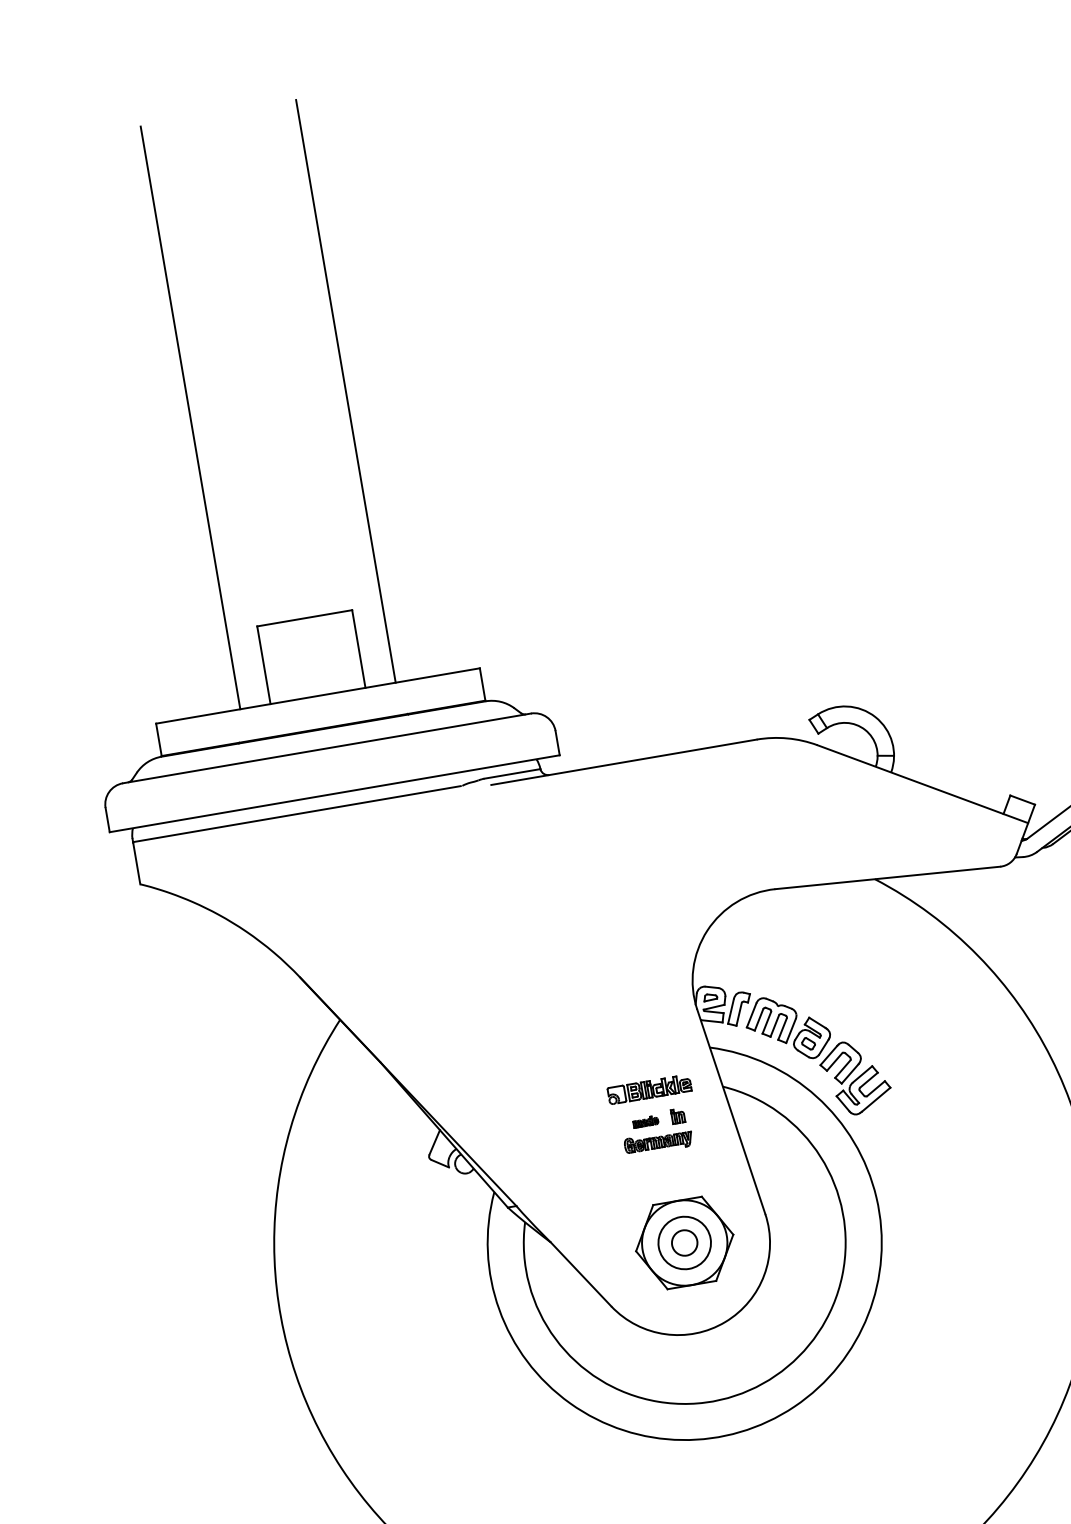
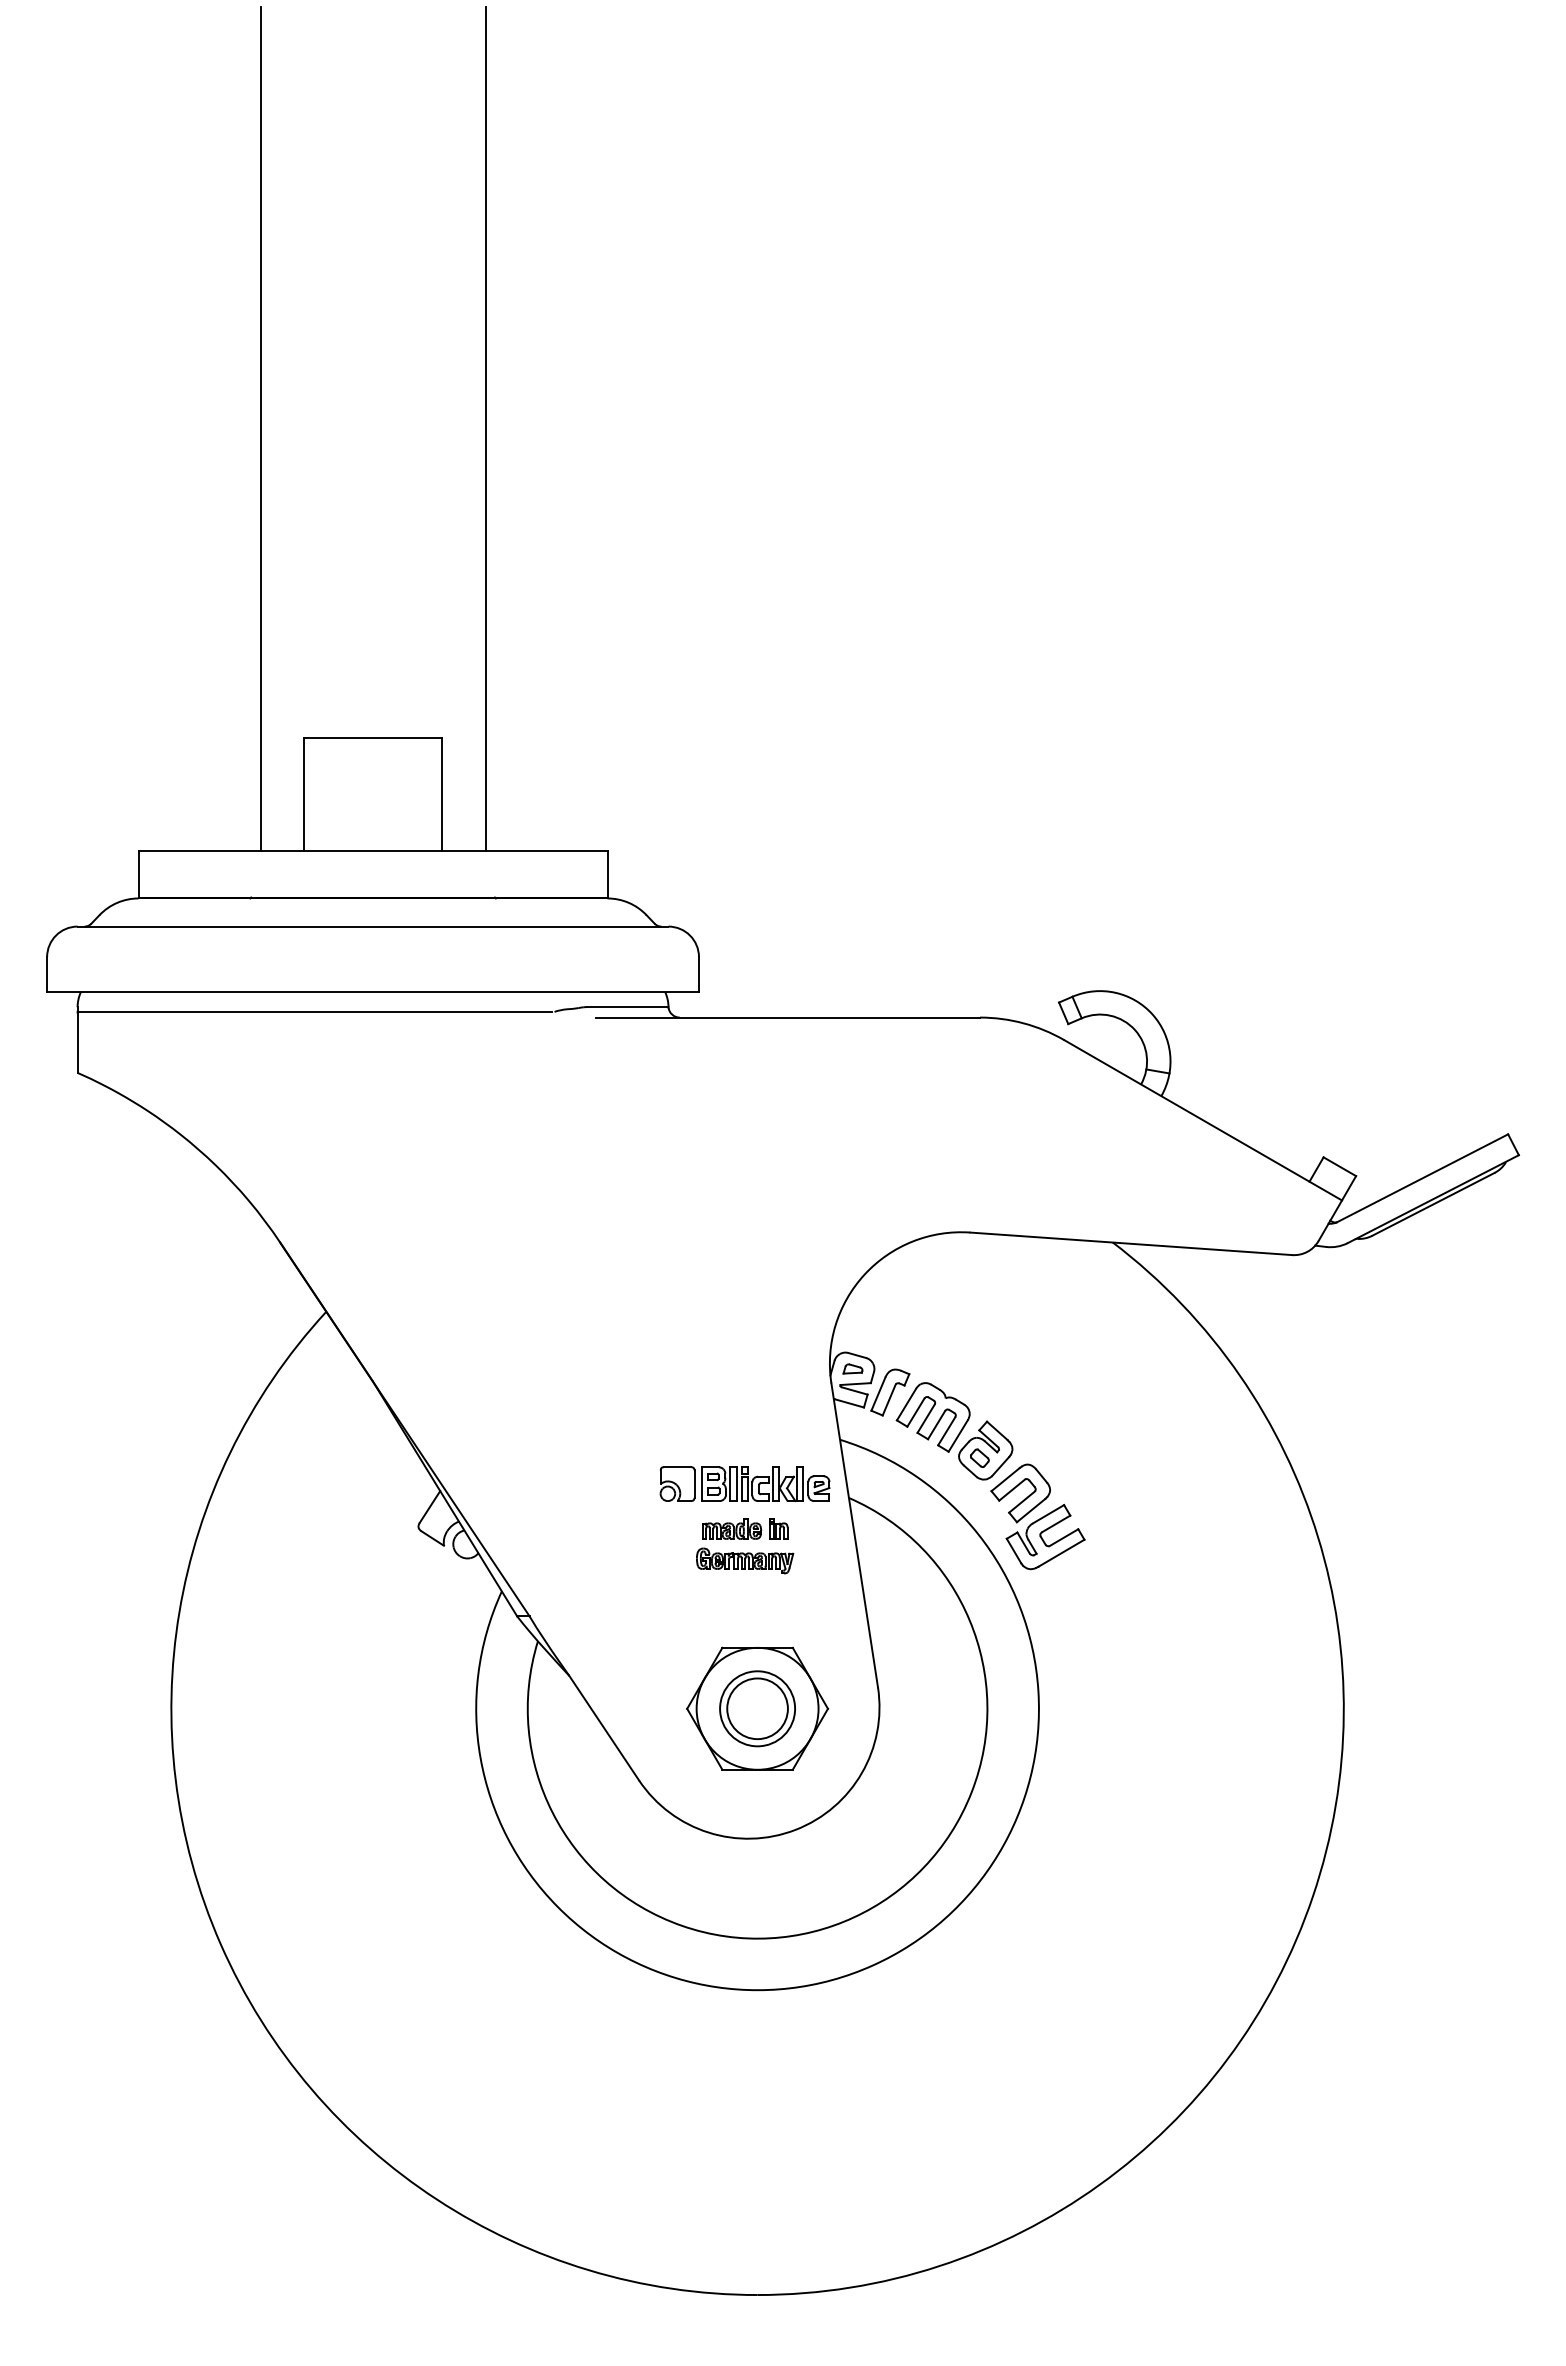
part: (649, 1089) -> (744, 1484), size x1.43
part: (645, 1121) -> (731, 1528), size x1.67
circle: (684, 1242) -> (757, 1708), size x1.67

